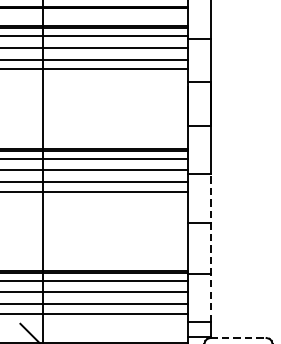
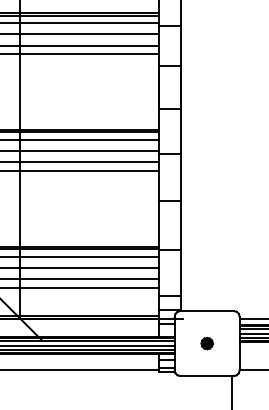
line: (211, 247) -> (181, 224), dashed -> solid
line: (238, 338) -> (207, 311), dashed -> solid

